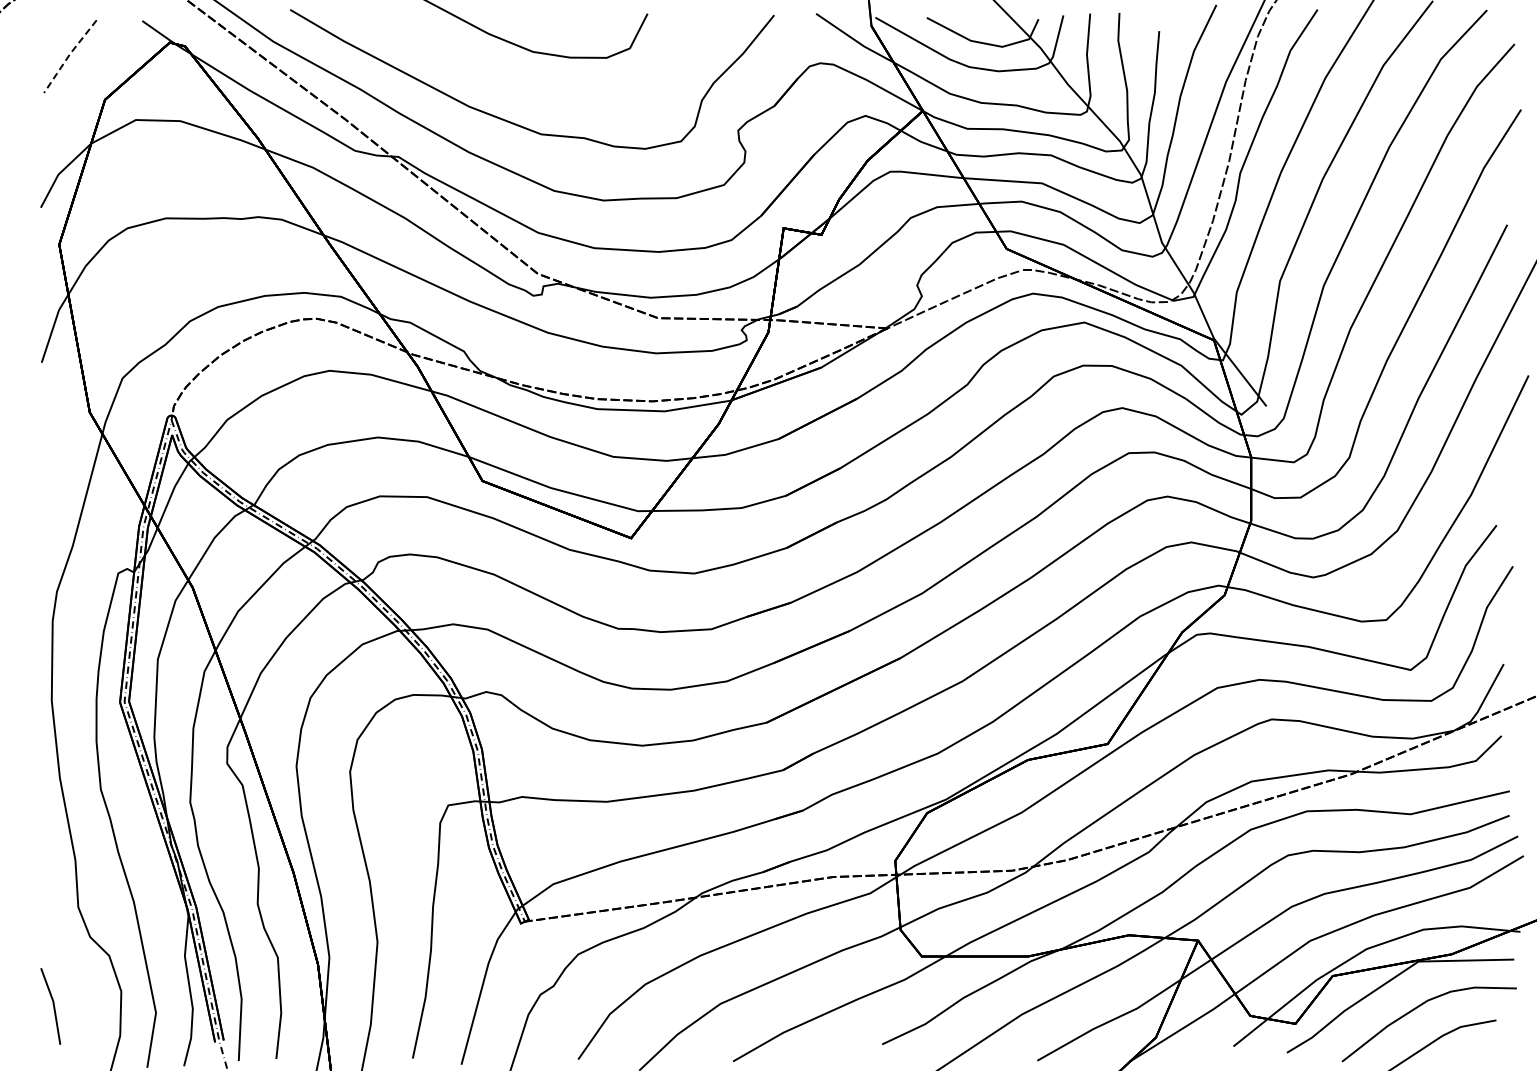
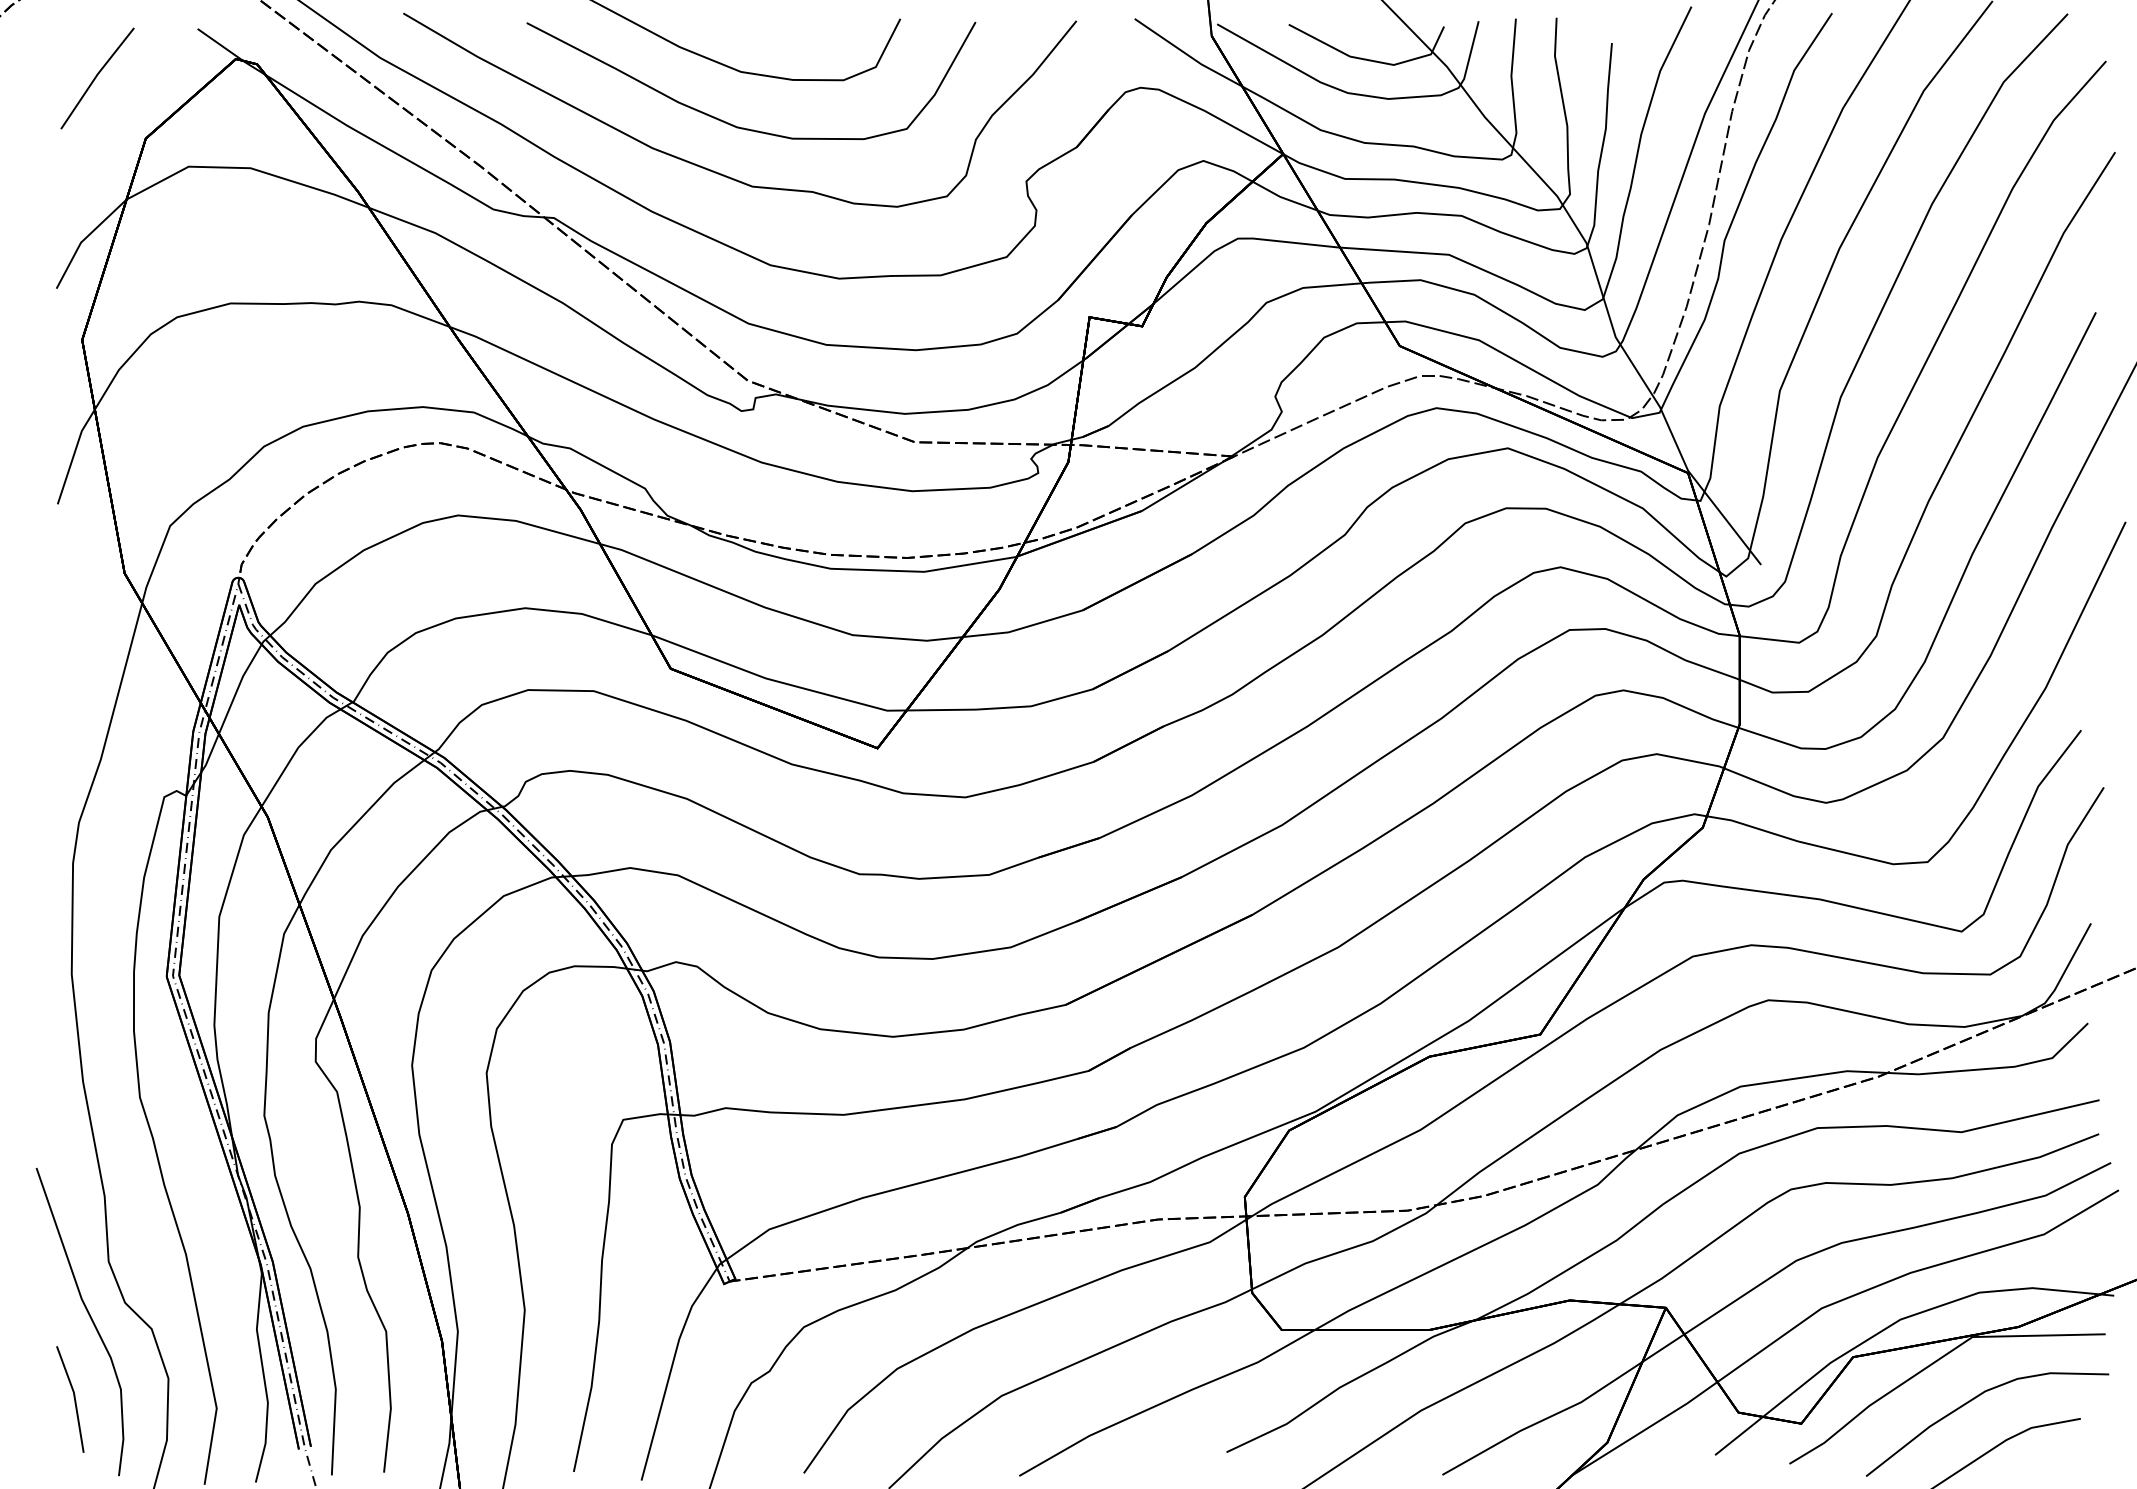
line: (69, 55) -> (96, 76), dashed -> solid
curve: (535, 91) -> (744, 127), added
curve: (64, 947) -> (89, 1317), added

